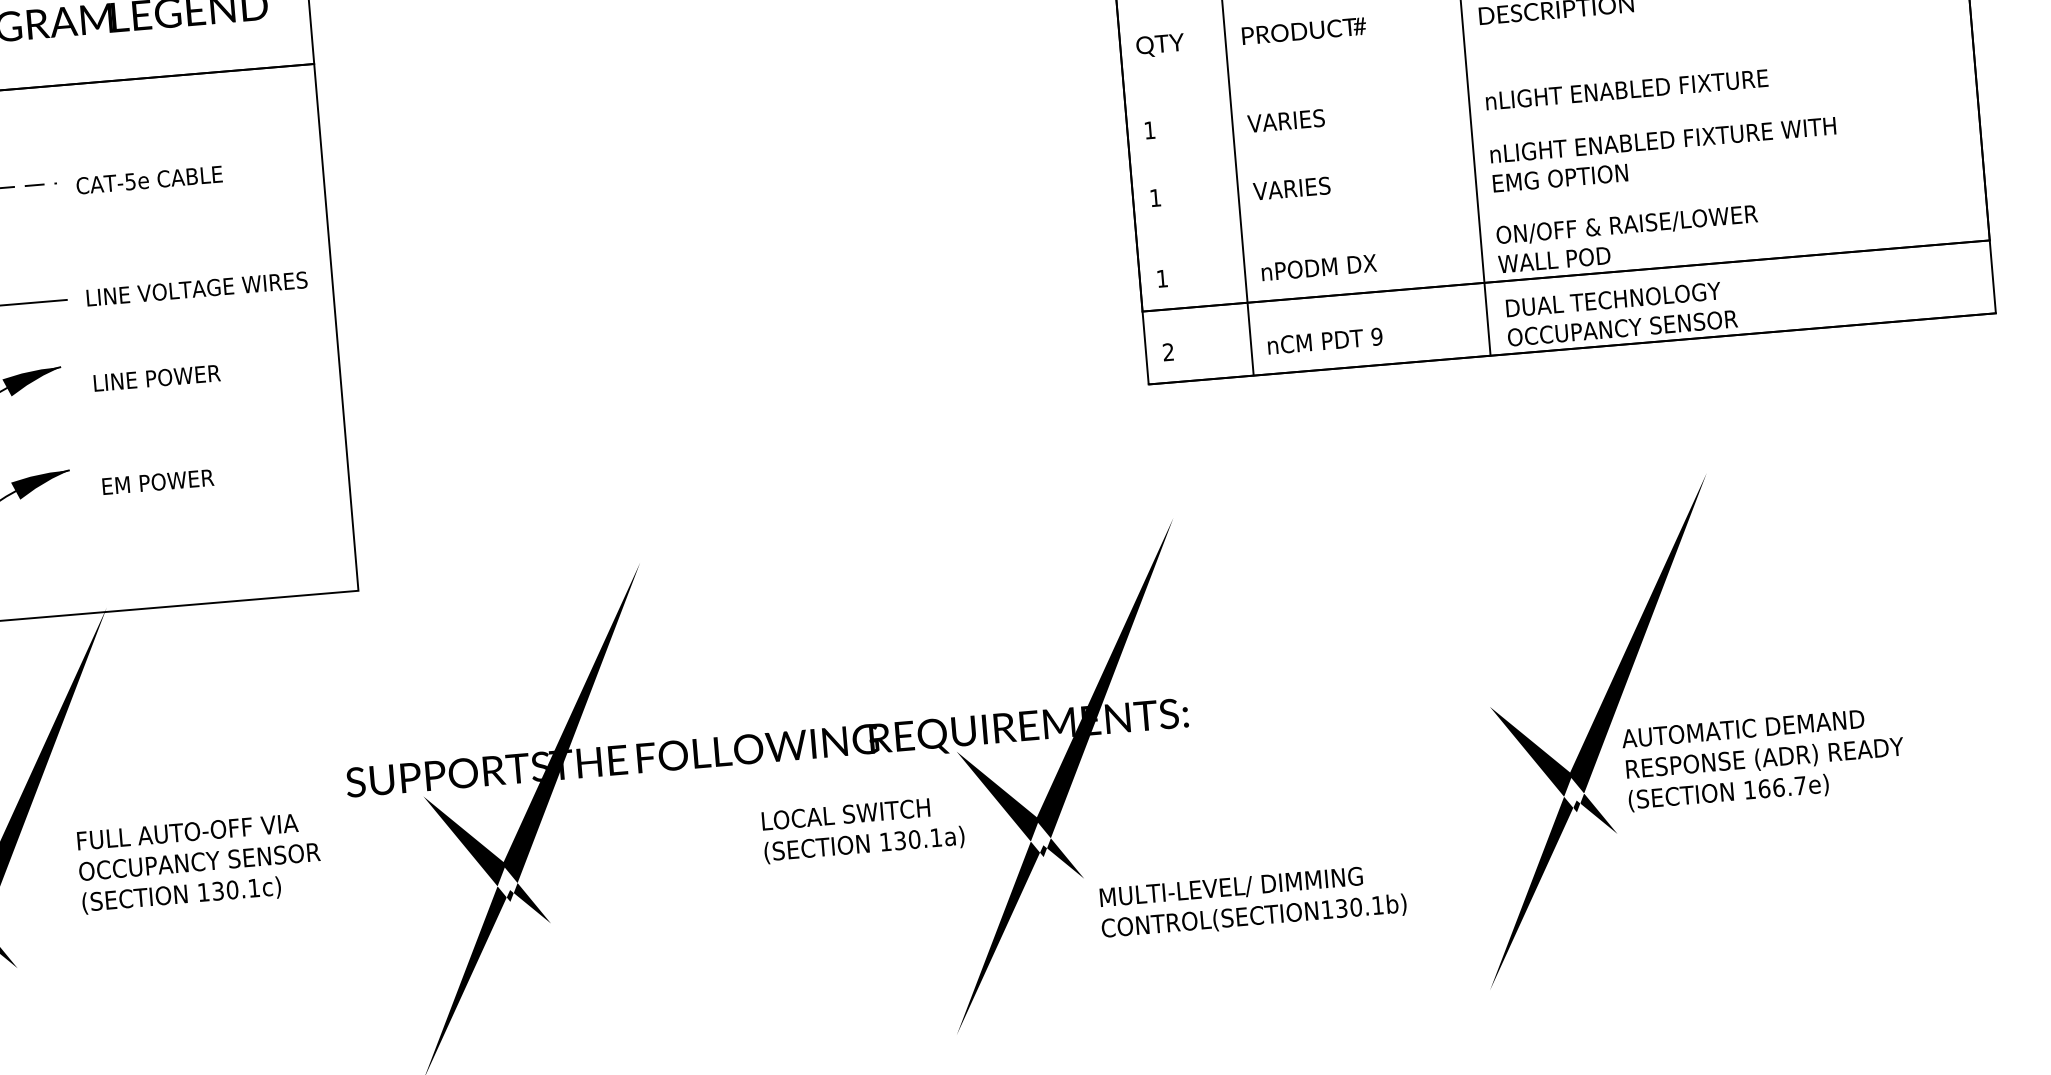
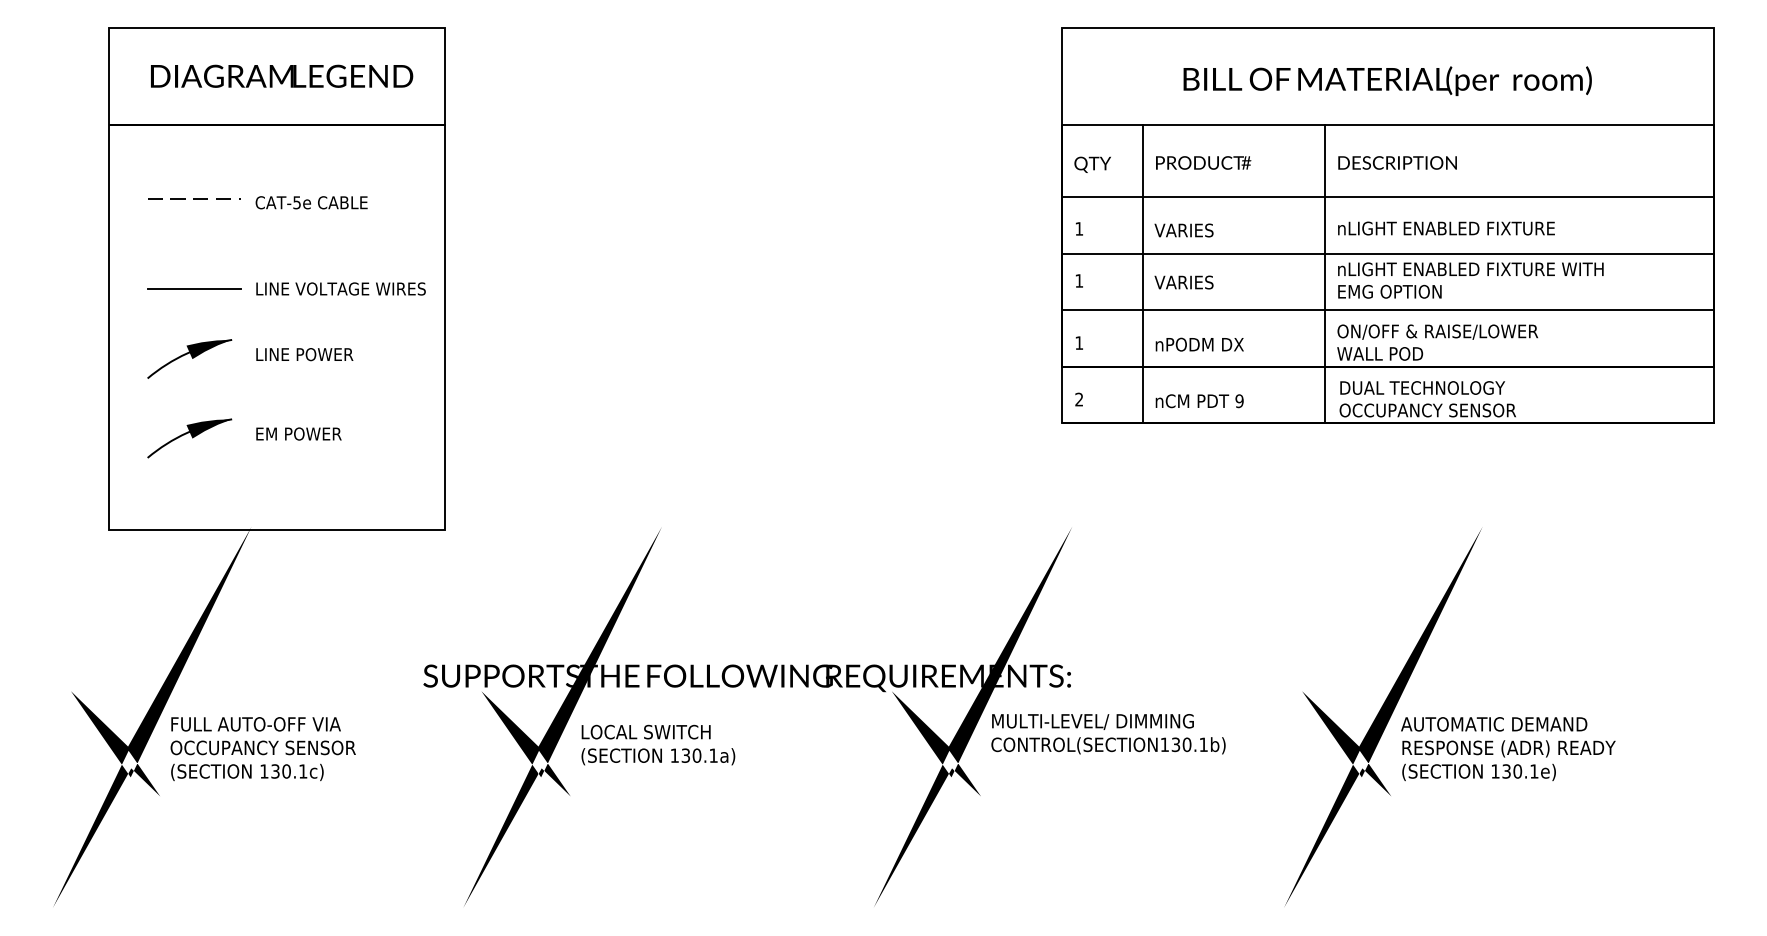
line: (1546, 55) -> (1387, 197), added
line: (1553, 128) -> (1387, 253), added
line: (1559, 202) -> (1387, 310), added
text: (1782, 787) -> (1520, 771), 166.7e) -> 130.1e)
text: (863, 829) -> (658, 744), moved
text: (198, 864) -> (262, 749), moved
text: (1252, 902) -> (1108, 734), moved

